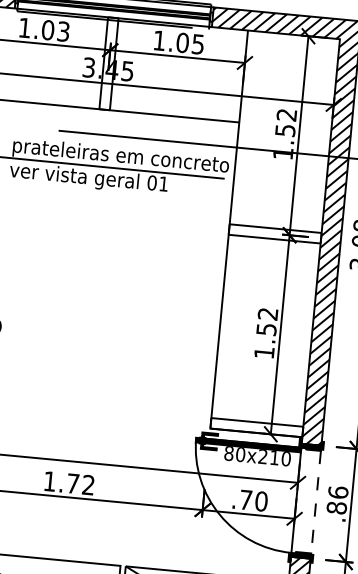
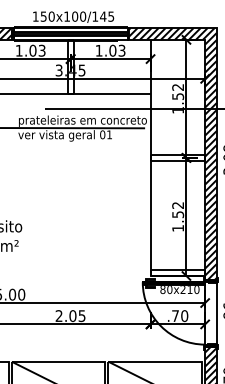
text: (199, 42) -> (122, 49), 1.05 -> 1.03
text: (68, 484) -> (70, 316), 1.72 -> 2.05
line: (315, 502) -> (216, 313), dashed -> solid

